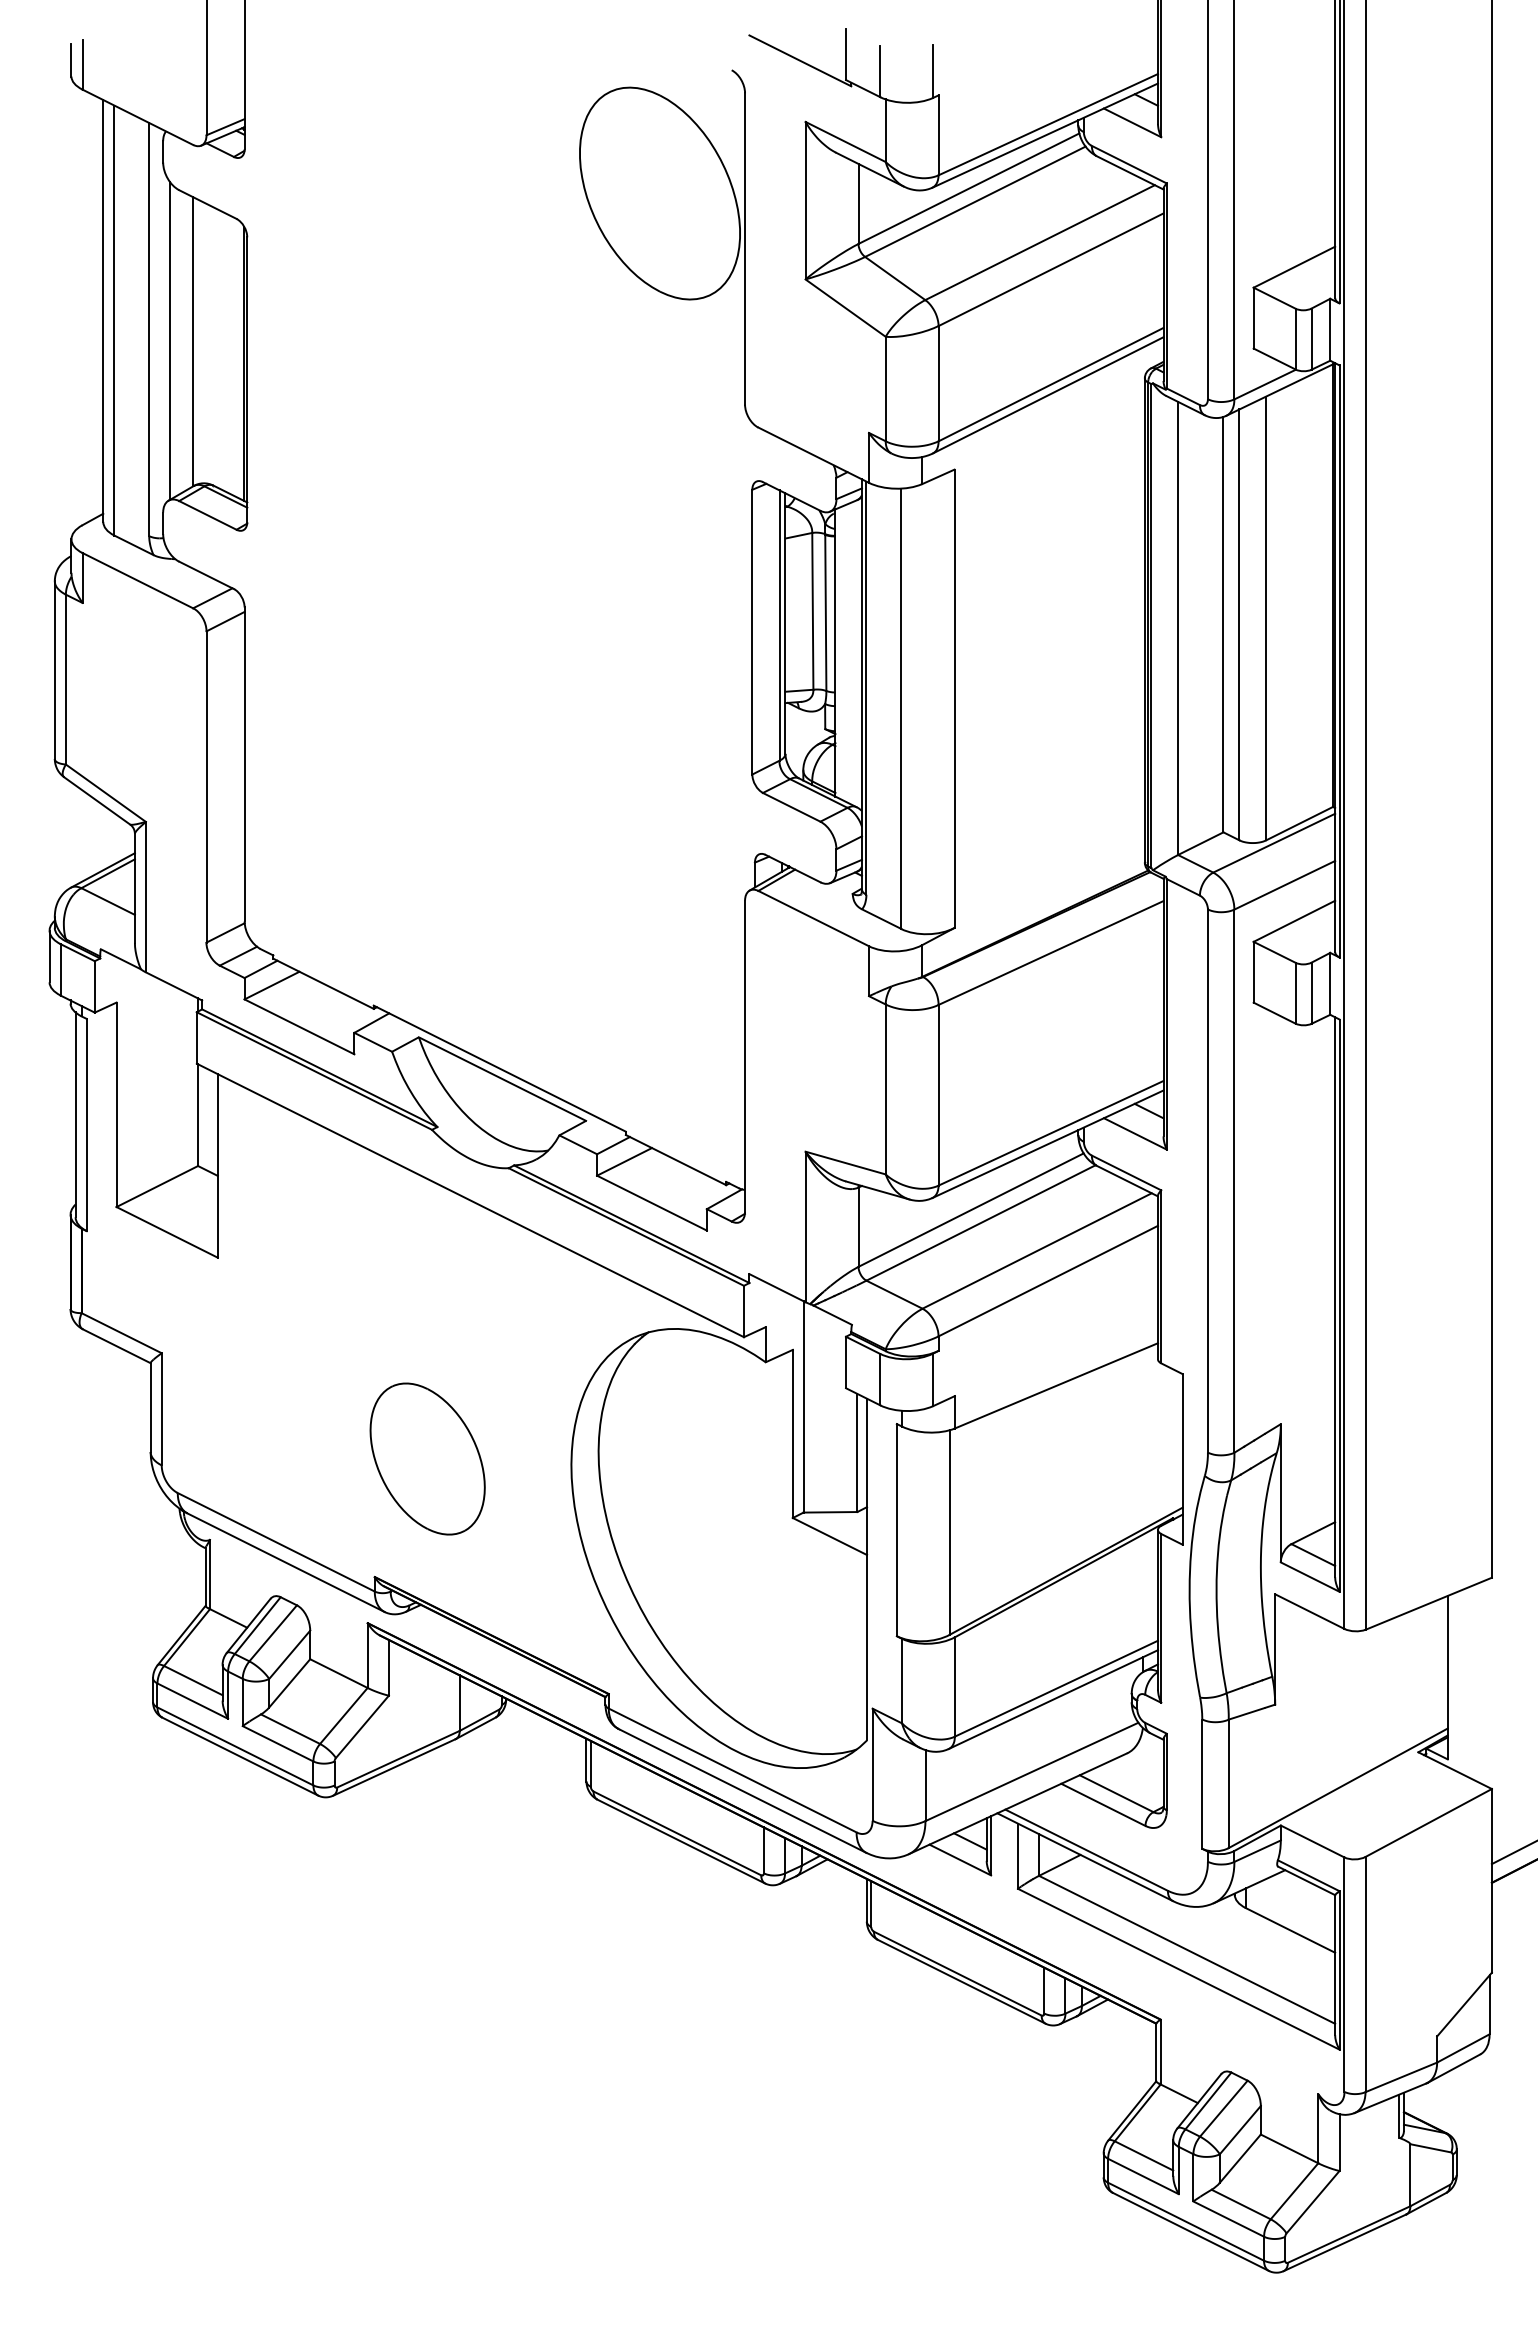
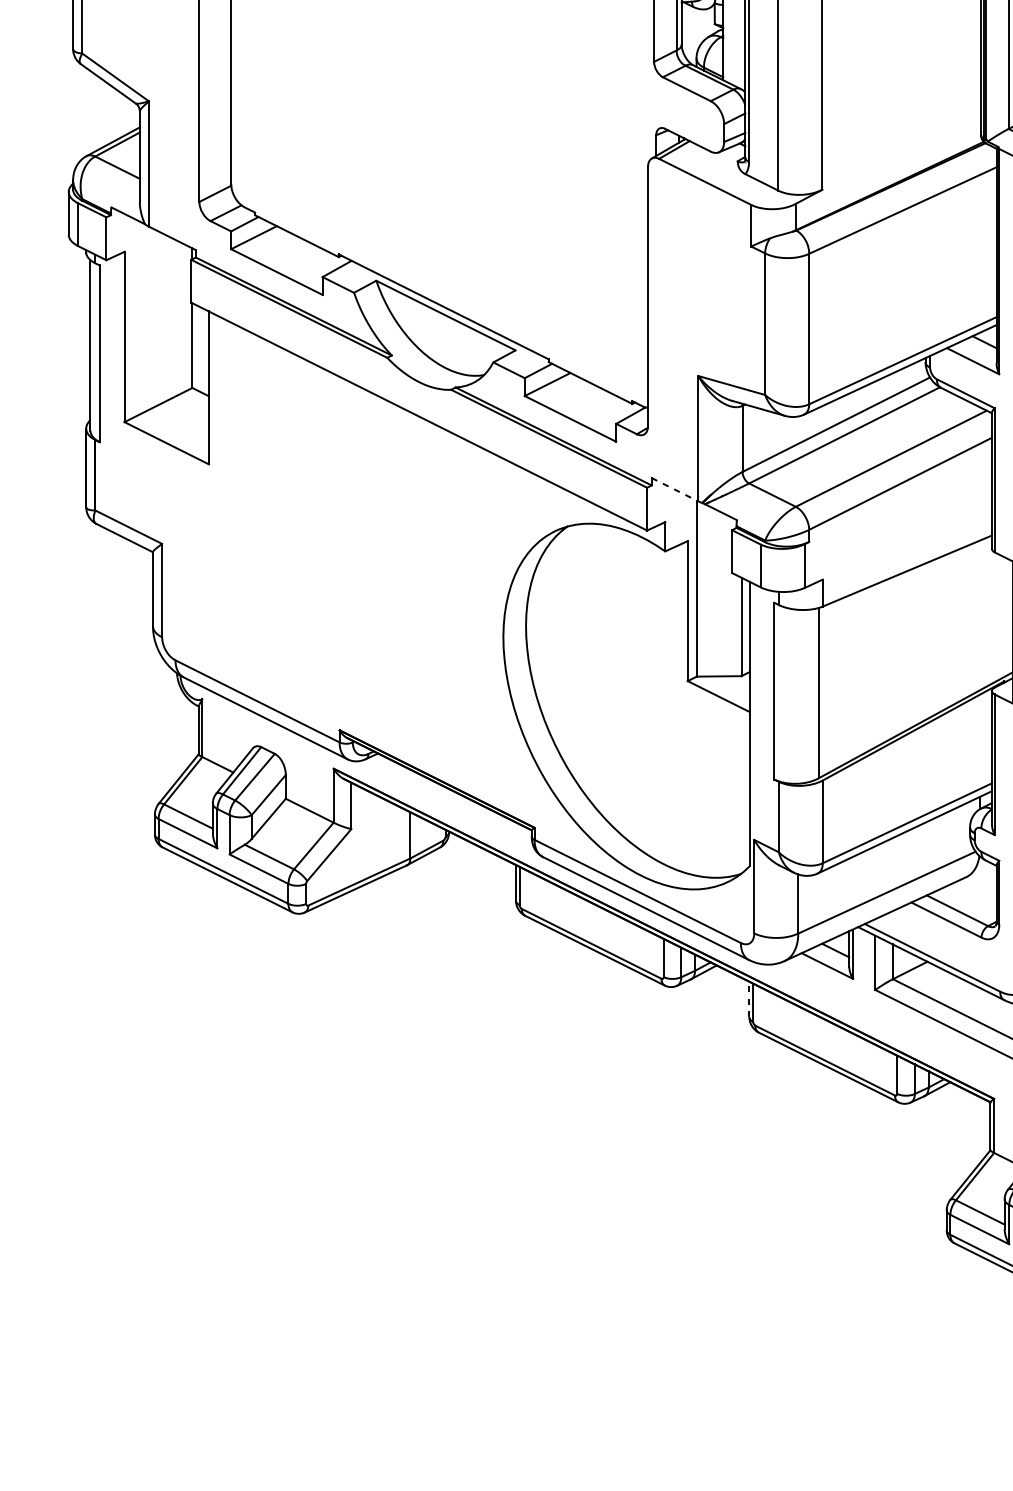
line: (777, 1288) -> (675, 489), solid -> dashed
part: (427, 1458) -> (383, 631), removed
line: (866, 1899) -> (749, 998), solid -> dashed

